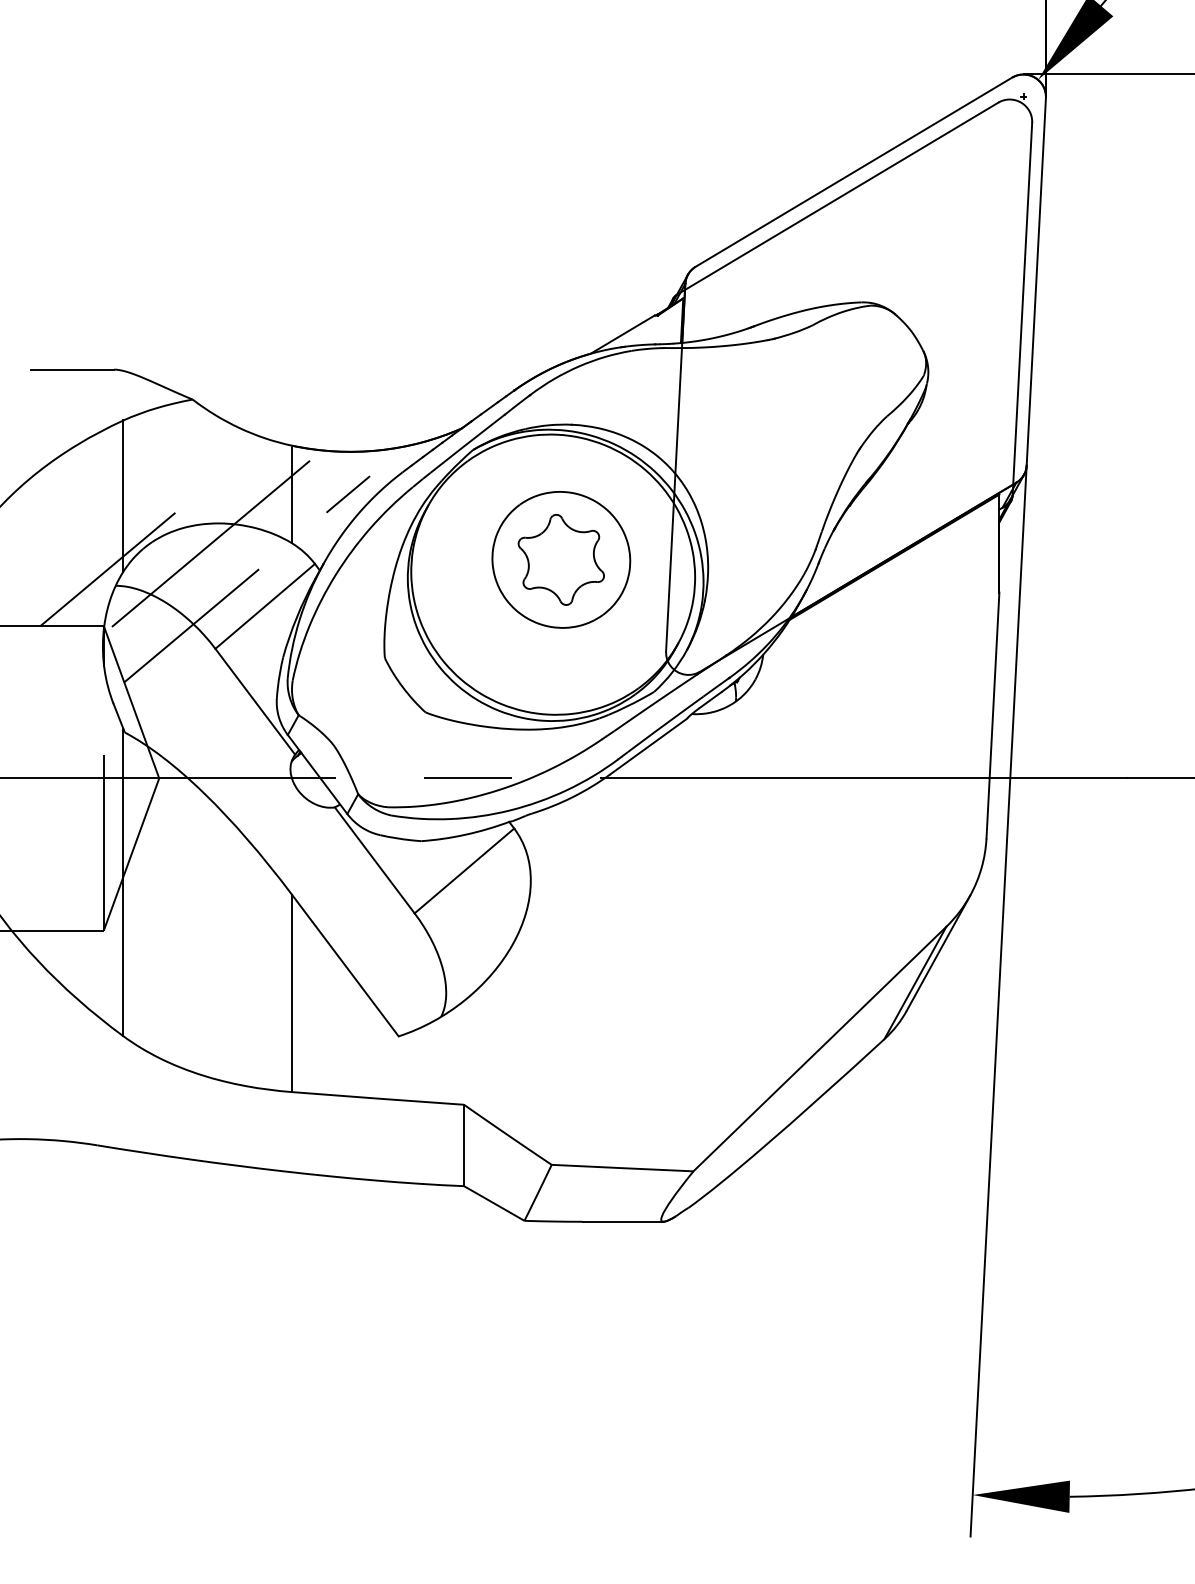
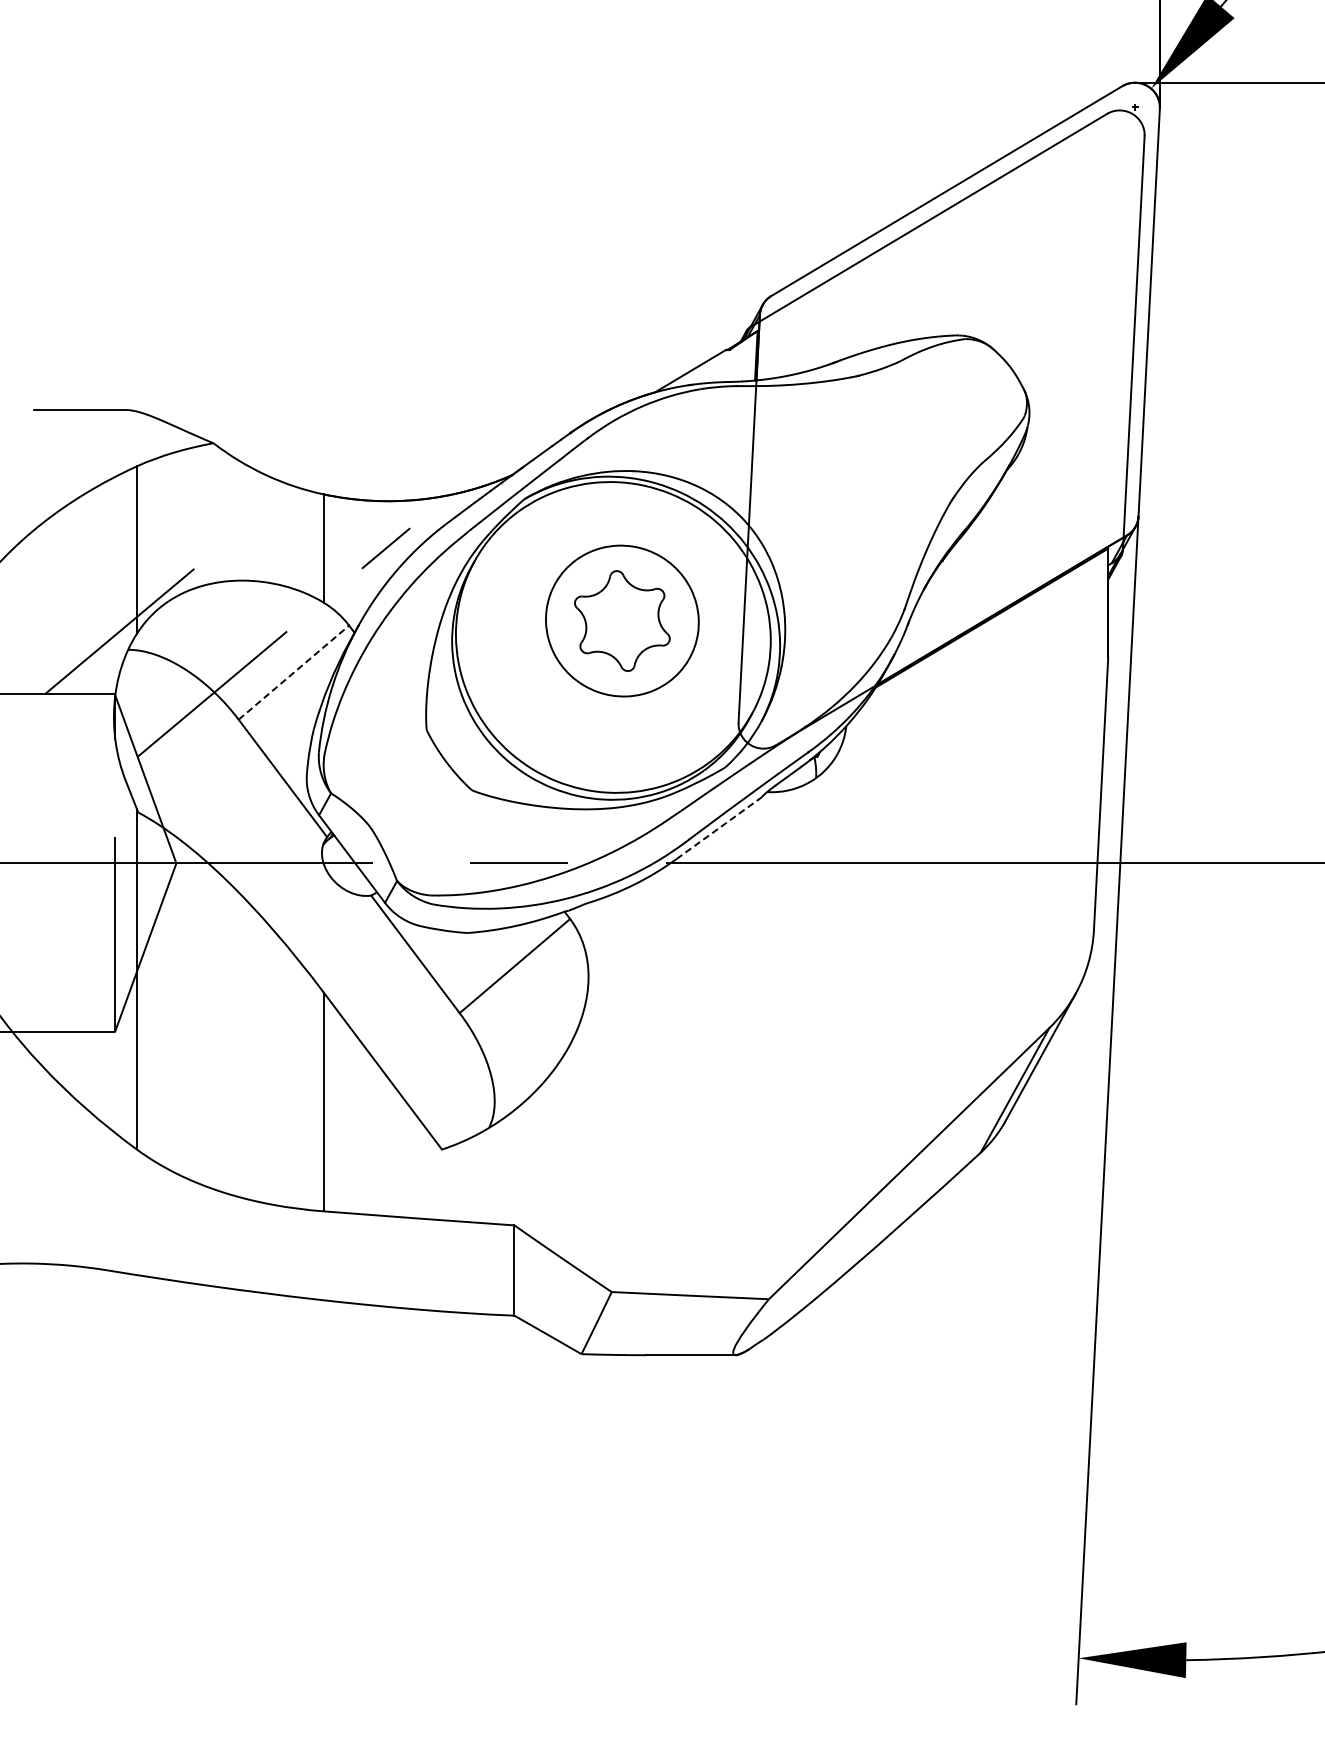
line: (210, 544) -> (233, 603), removed
line: (264, 606) -> (293, 672), solid -> dashed
line: (648, 746) -> (719, 828), solid -> dashed

